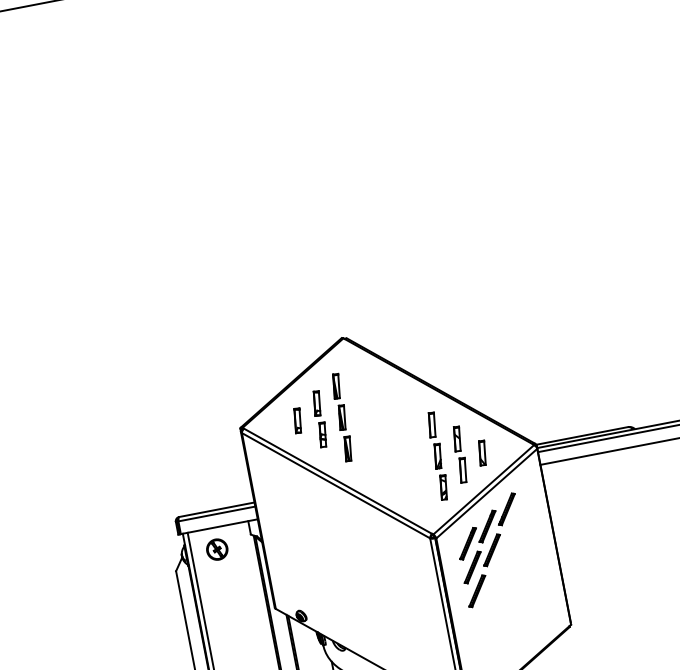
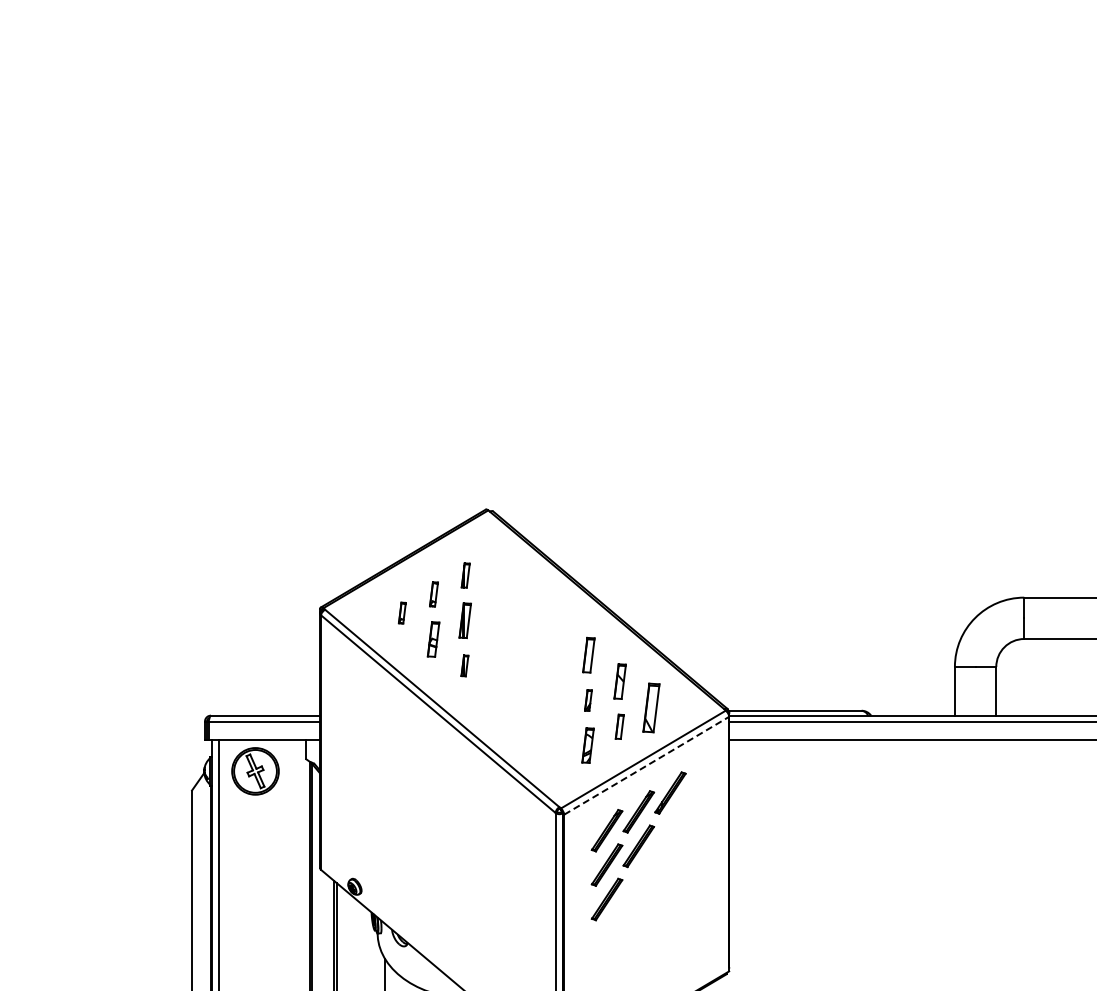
part: (336, 386) -> (465, 575), size x0.7
part: (316, 403) -> (433, 594), size x0.7
part: (297, 420) -> (402, 612), size x0.6
part: (347, 448) -> (464, 665), size x0.6
part: (482, 452) -> (651, 707), size x1.4
part: (437, 456) -> (588, 700), size x0.6
part: (462, 470) -> (619, 726), size x0.7
line: (486, 493) -> (646, 765), solid -> dashed
part: (216, 549) -> (254, 771), size x1.6

